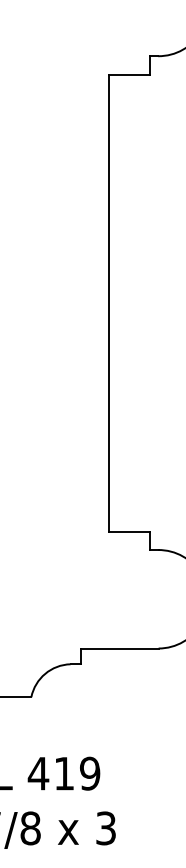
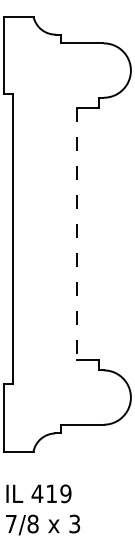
line: (109, 303) -> (76, 234), solid -> dashed

